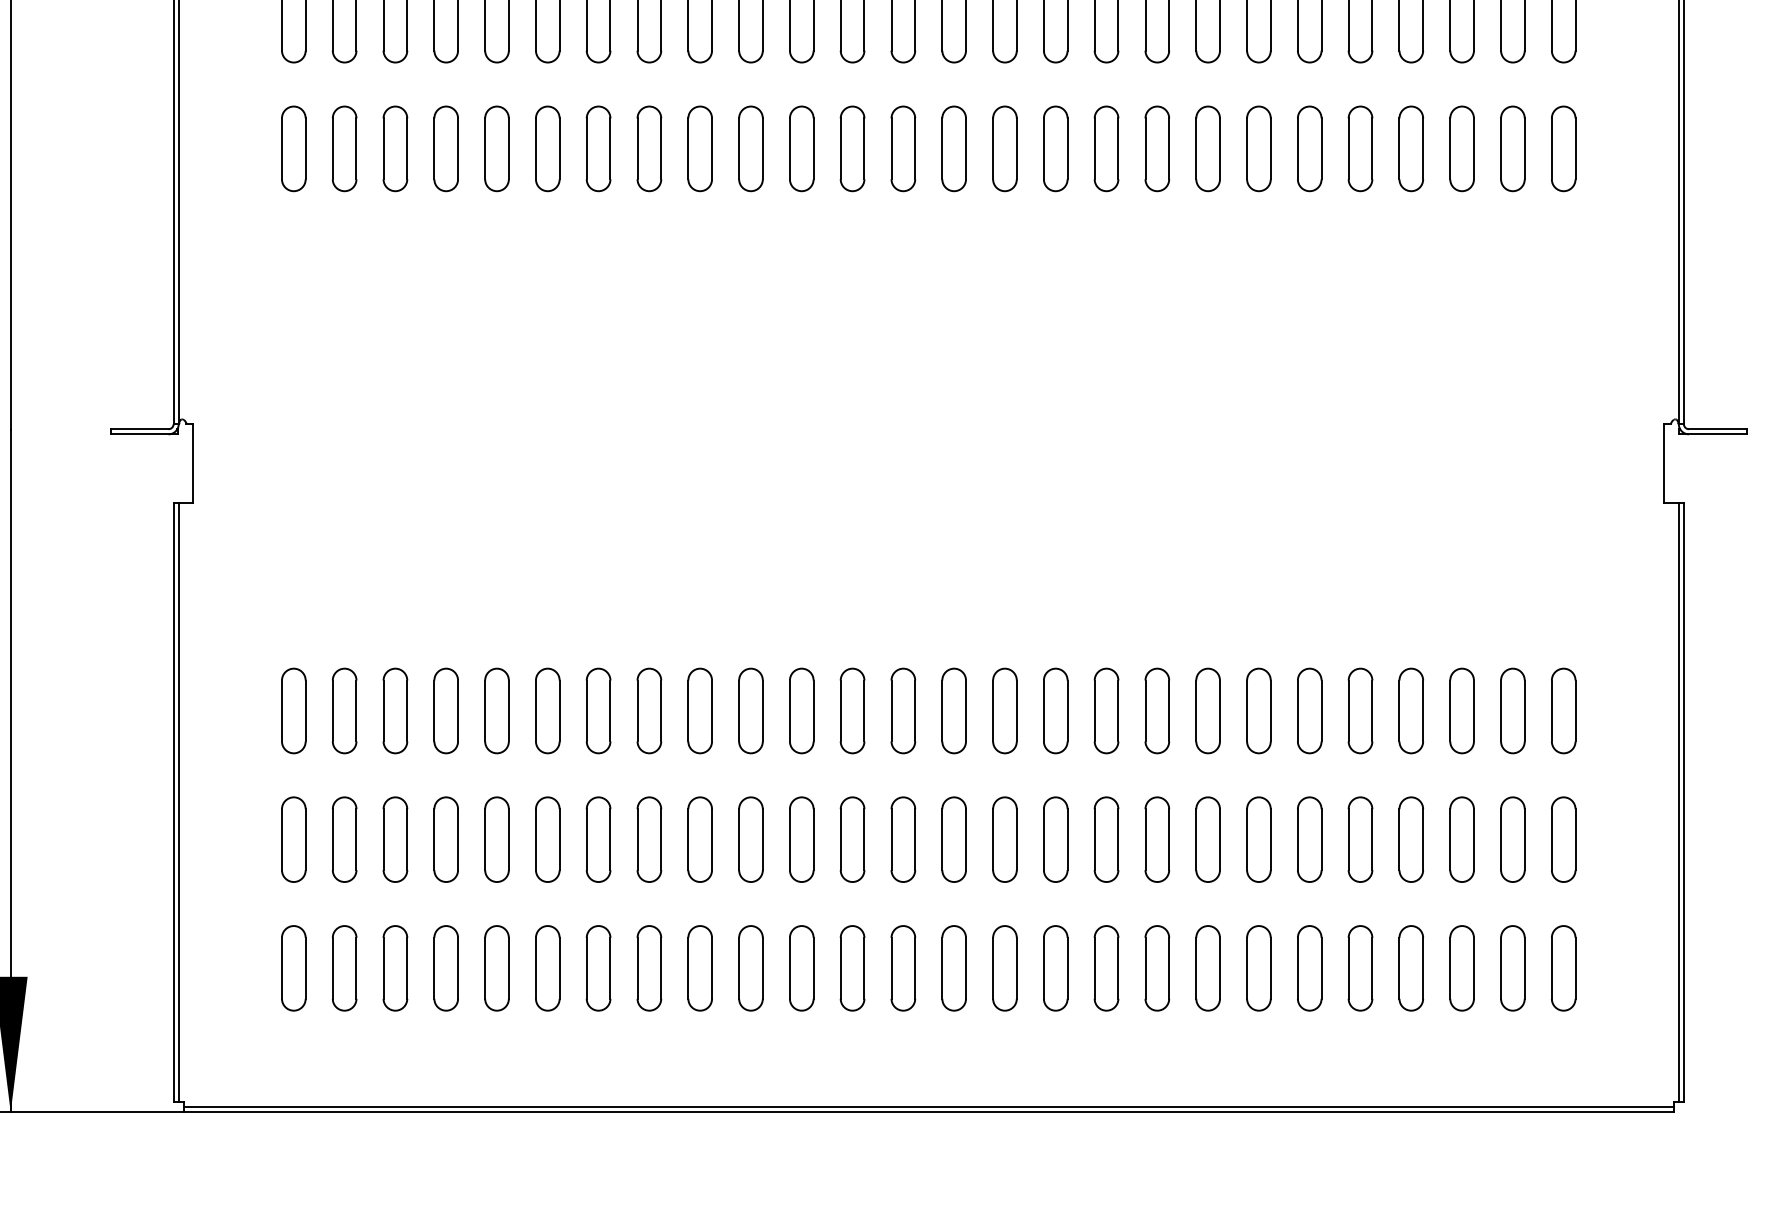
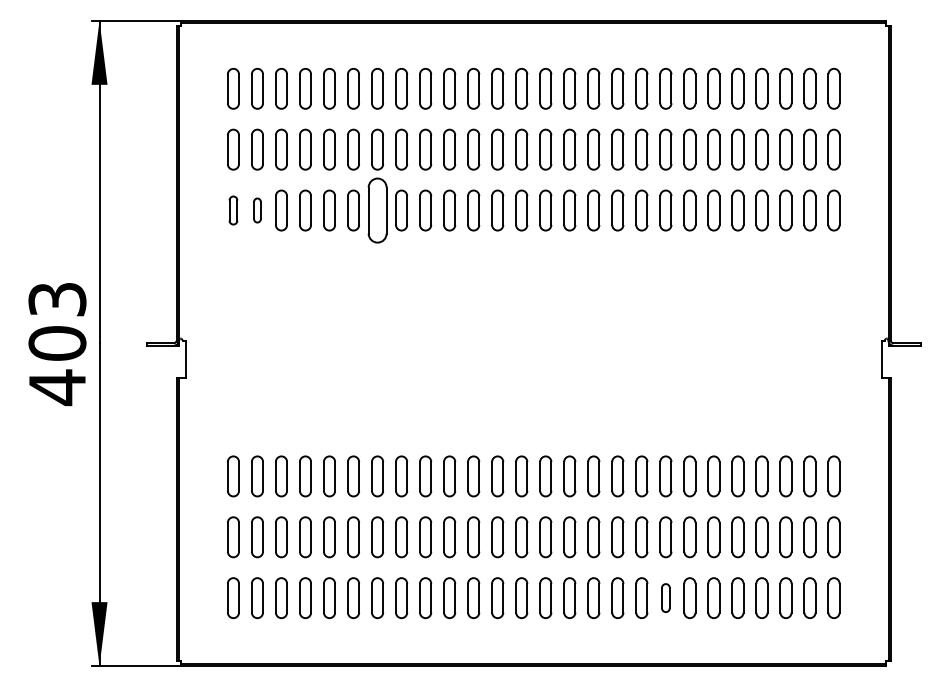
part: (293, 148) -> (233, 210), size x0.7
part: (344, 148) -> (257, 210), size x0.6
part: (598, 148) -> (377, 210), size x1.6
part: (1207, 966) -> (665, 597), size x0.7

